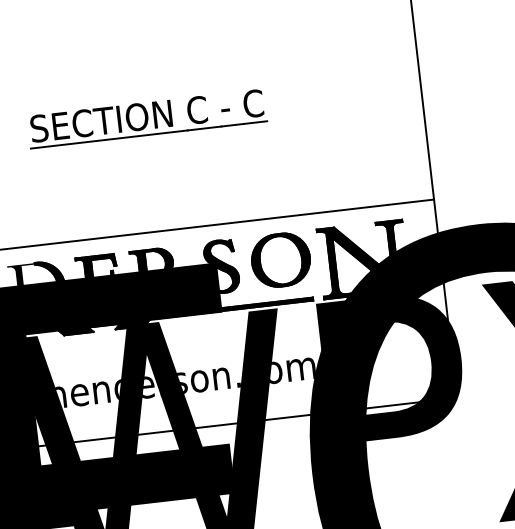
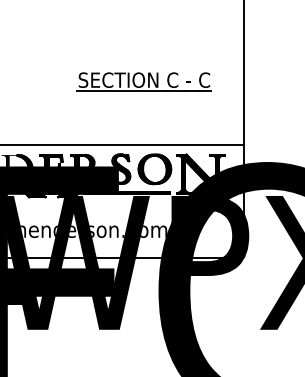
part: (145, 118) -> (143, 81), moved

